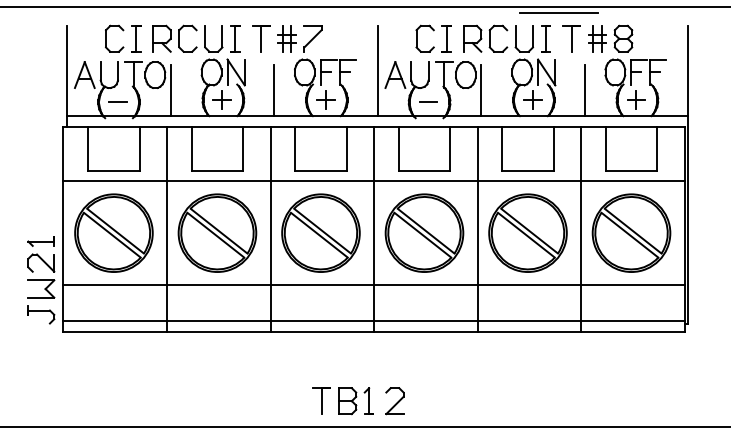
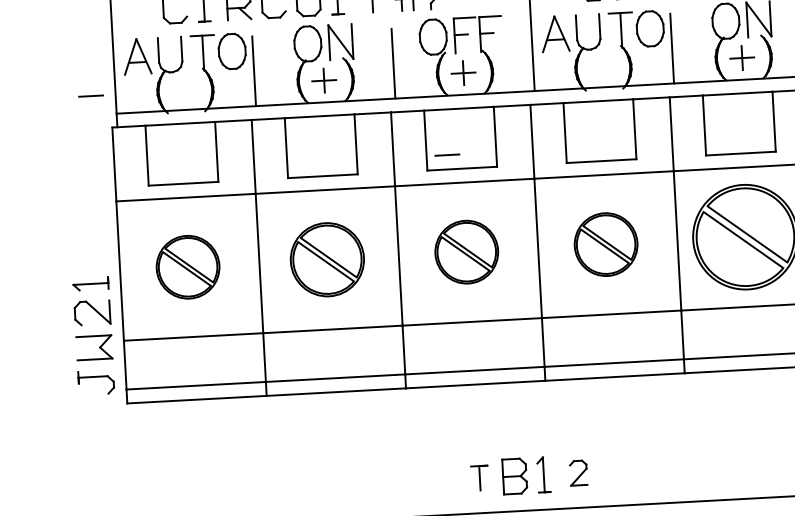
line: (117, 101) -> (90, 94), moved
line: (428, 101) -> (447, 153), moved
part: (113, 232) -> (187, 266), size x0.6
part: (217, 232) -> (327, 258), size x0.7
part: (320, 232) -> (466, 251), size x0.6
part: (424, 232) -> (606, 243), size x0.6
part: (321, 400) -> (479, 477), size x0.7
part: (394, 401) -> (578, 473), size x0.7

